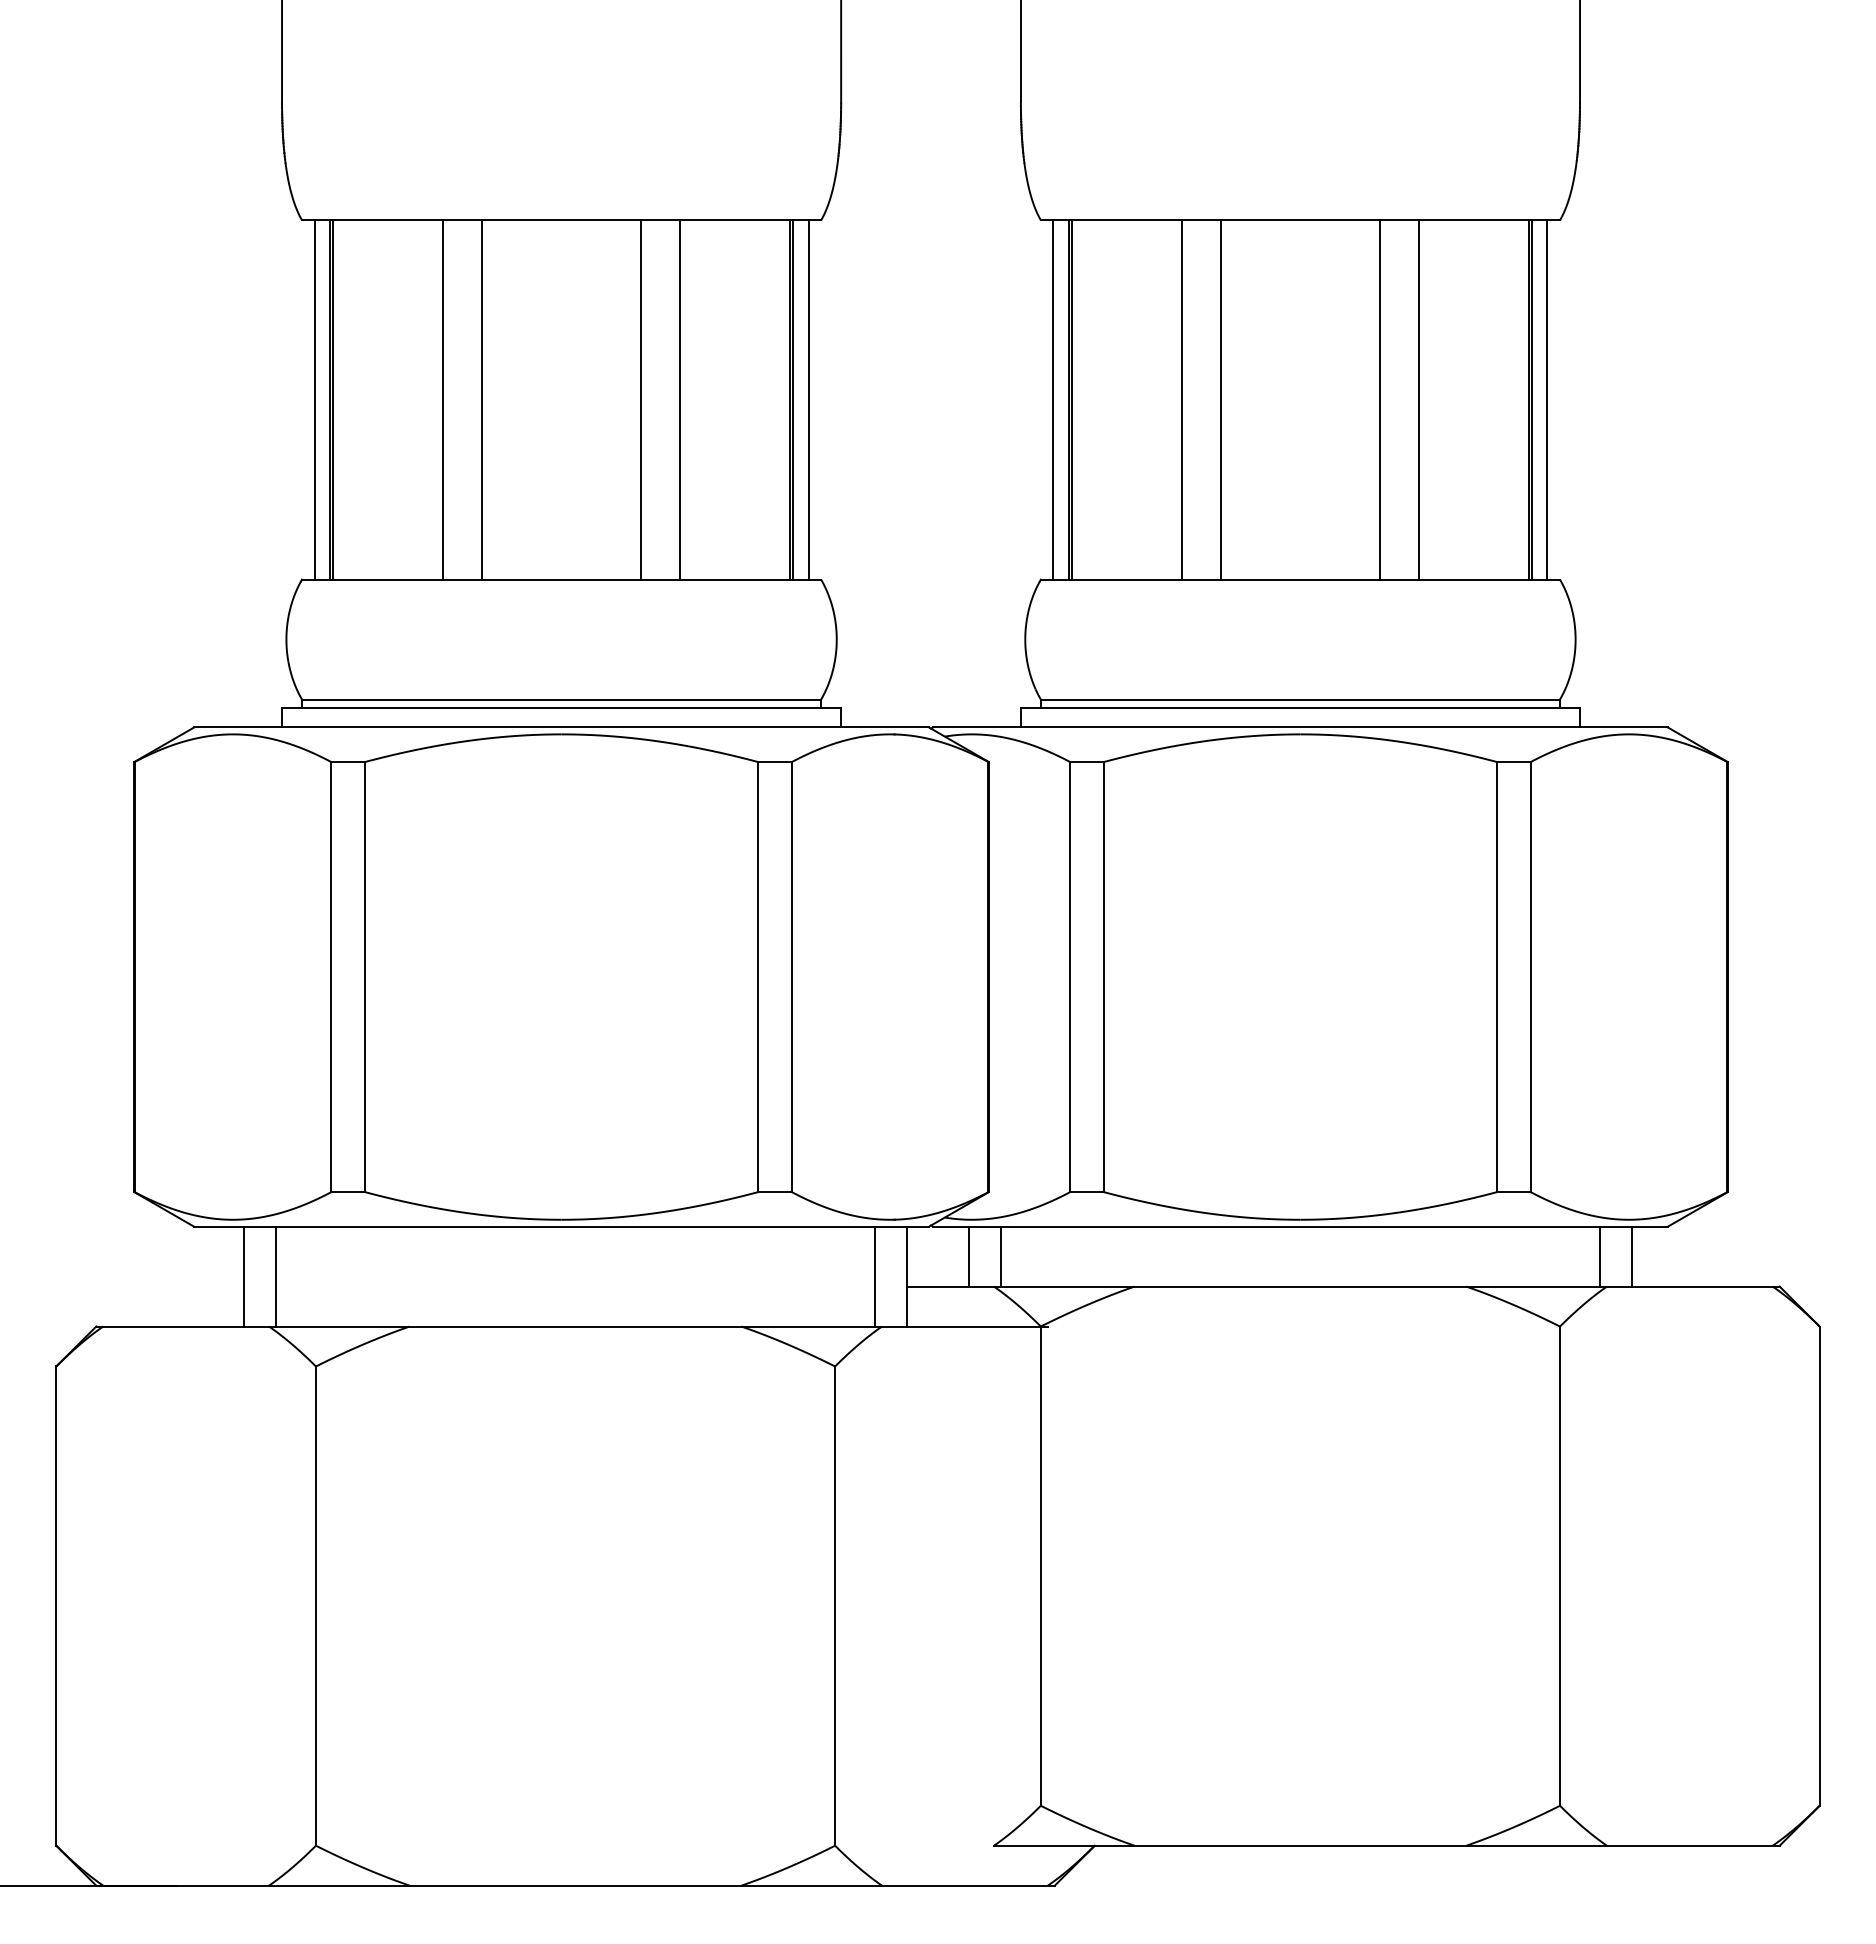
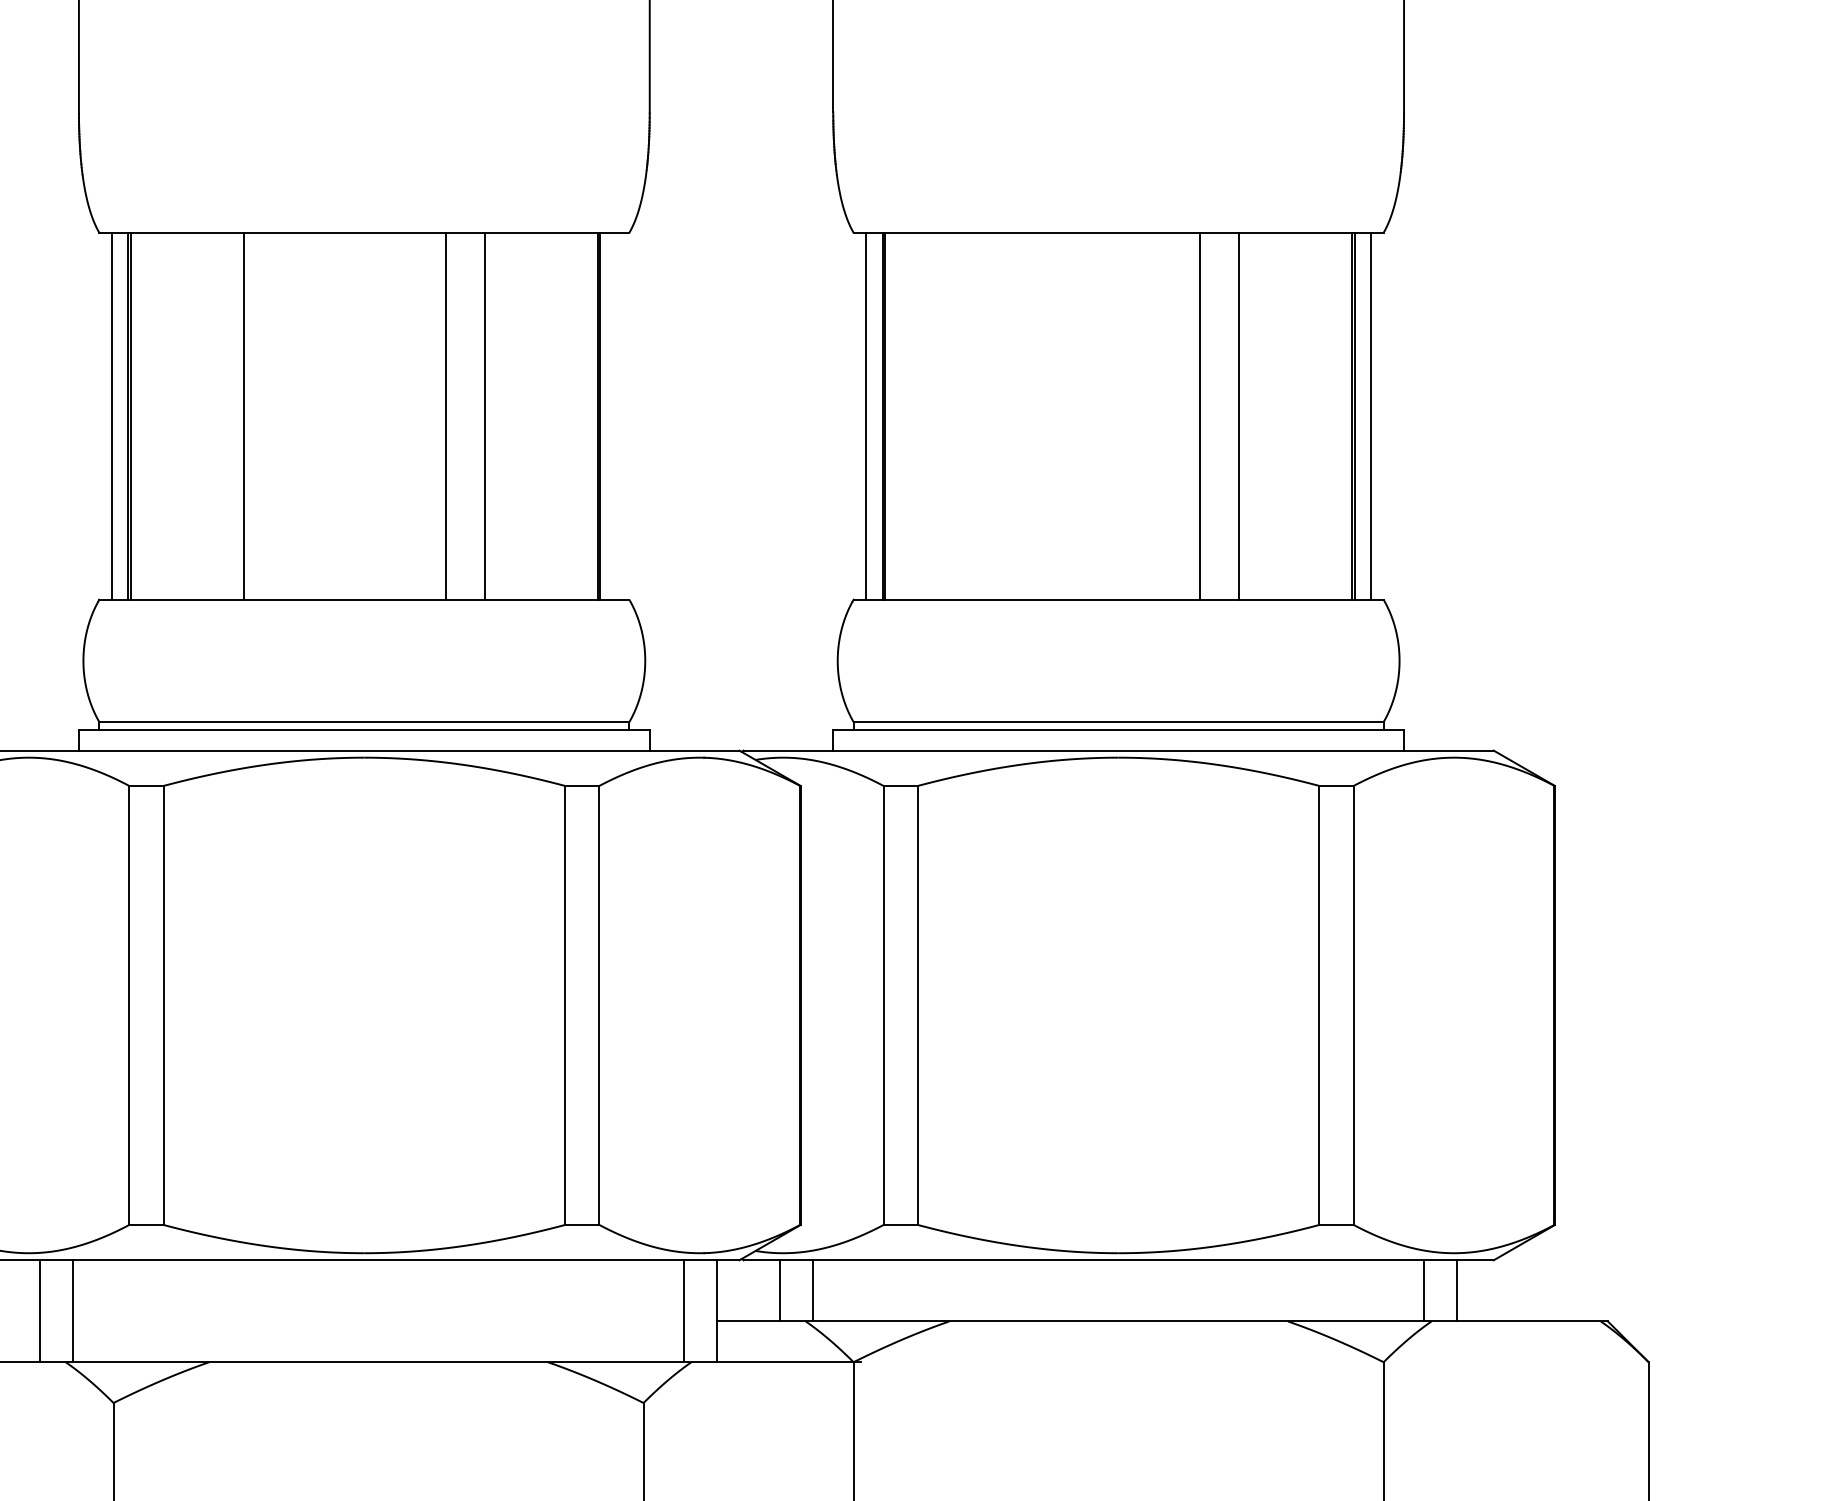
line: (481, 399) -> (282, 415), removed
line: (808, 399) -> (616, 415), removed
line: (1182, 399) -> (998, 415), removed
line: (1220, 399) -> (1037, 415), removed

